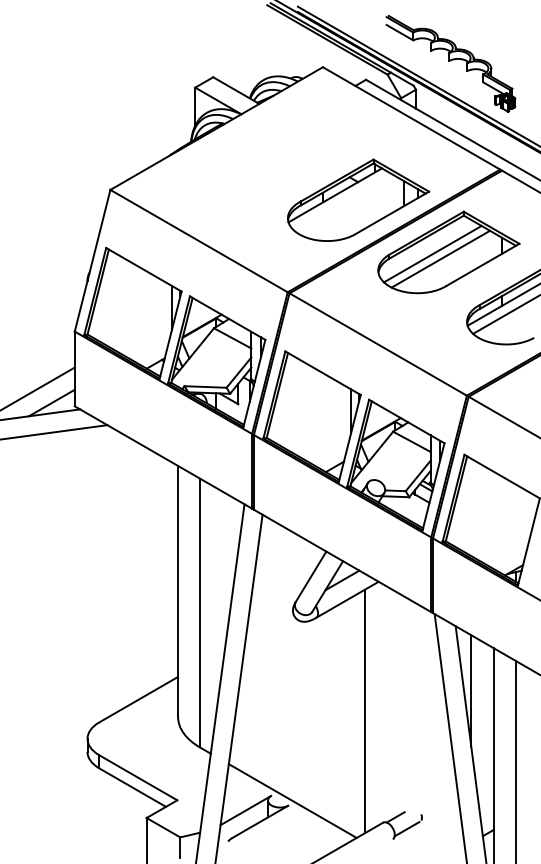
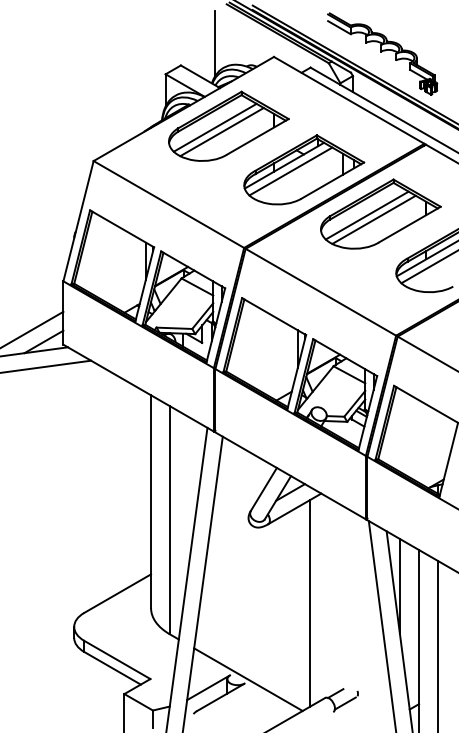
line: (253, 51) -> (215, 43), added
part: (269, 148) -> (228, 125), added
line: (342, 202) -> (290, 171), added

